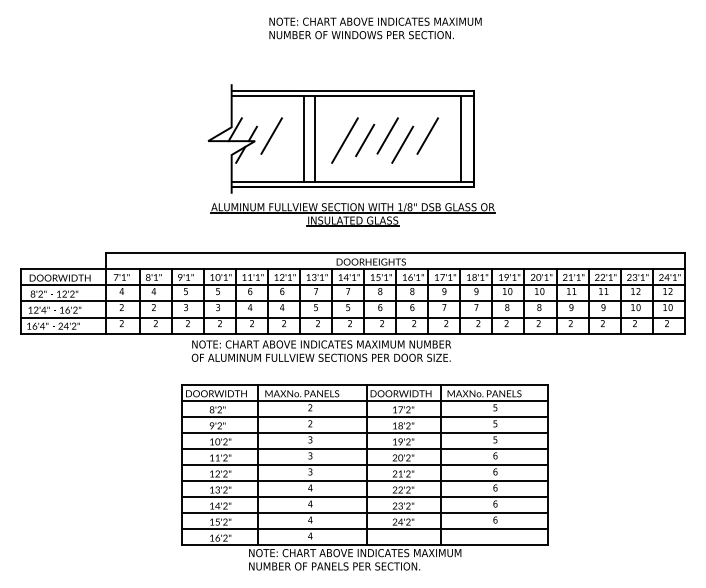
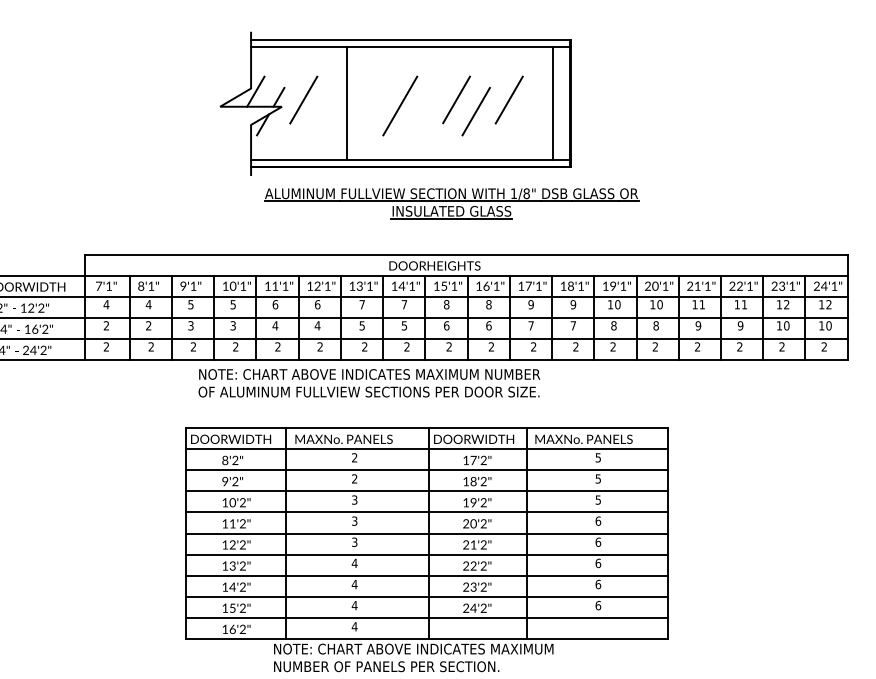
line: (315, 138) -> (361, 103), removed
line: (365, 140) -> (427, 105), removed
part: (352, 214) -> (450, 203), moved

